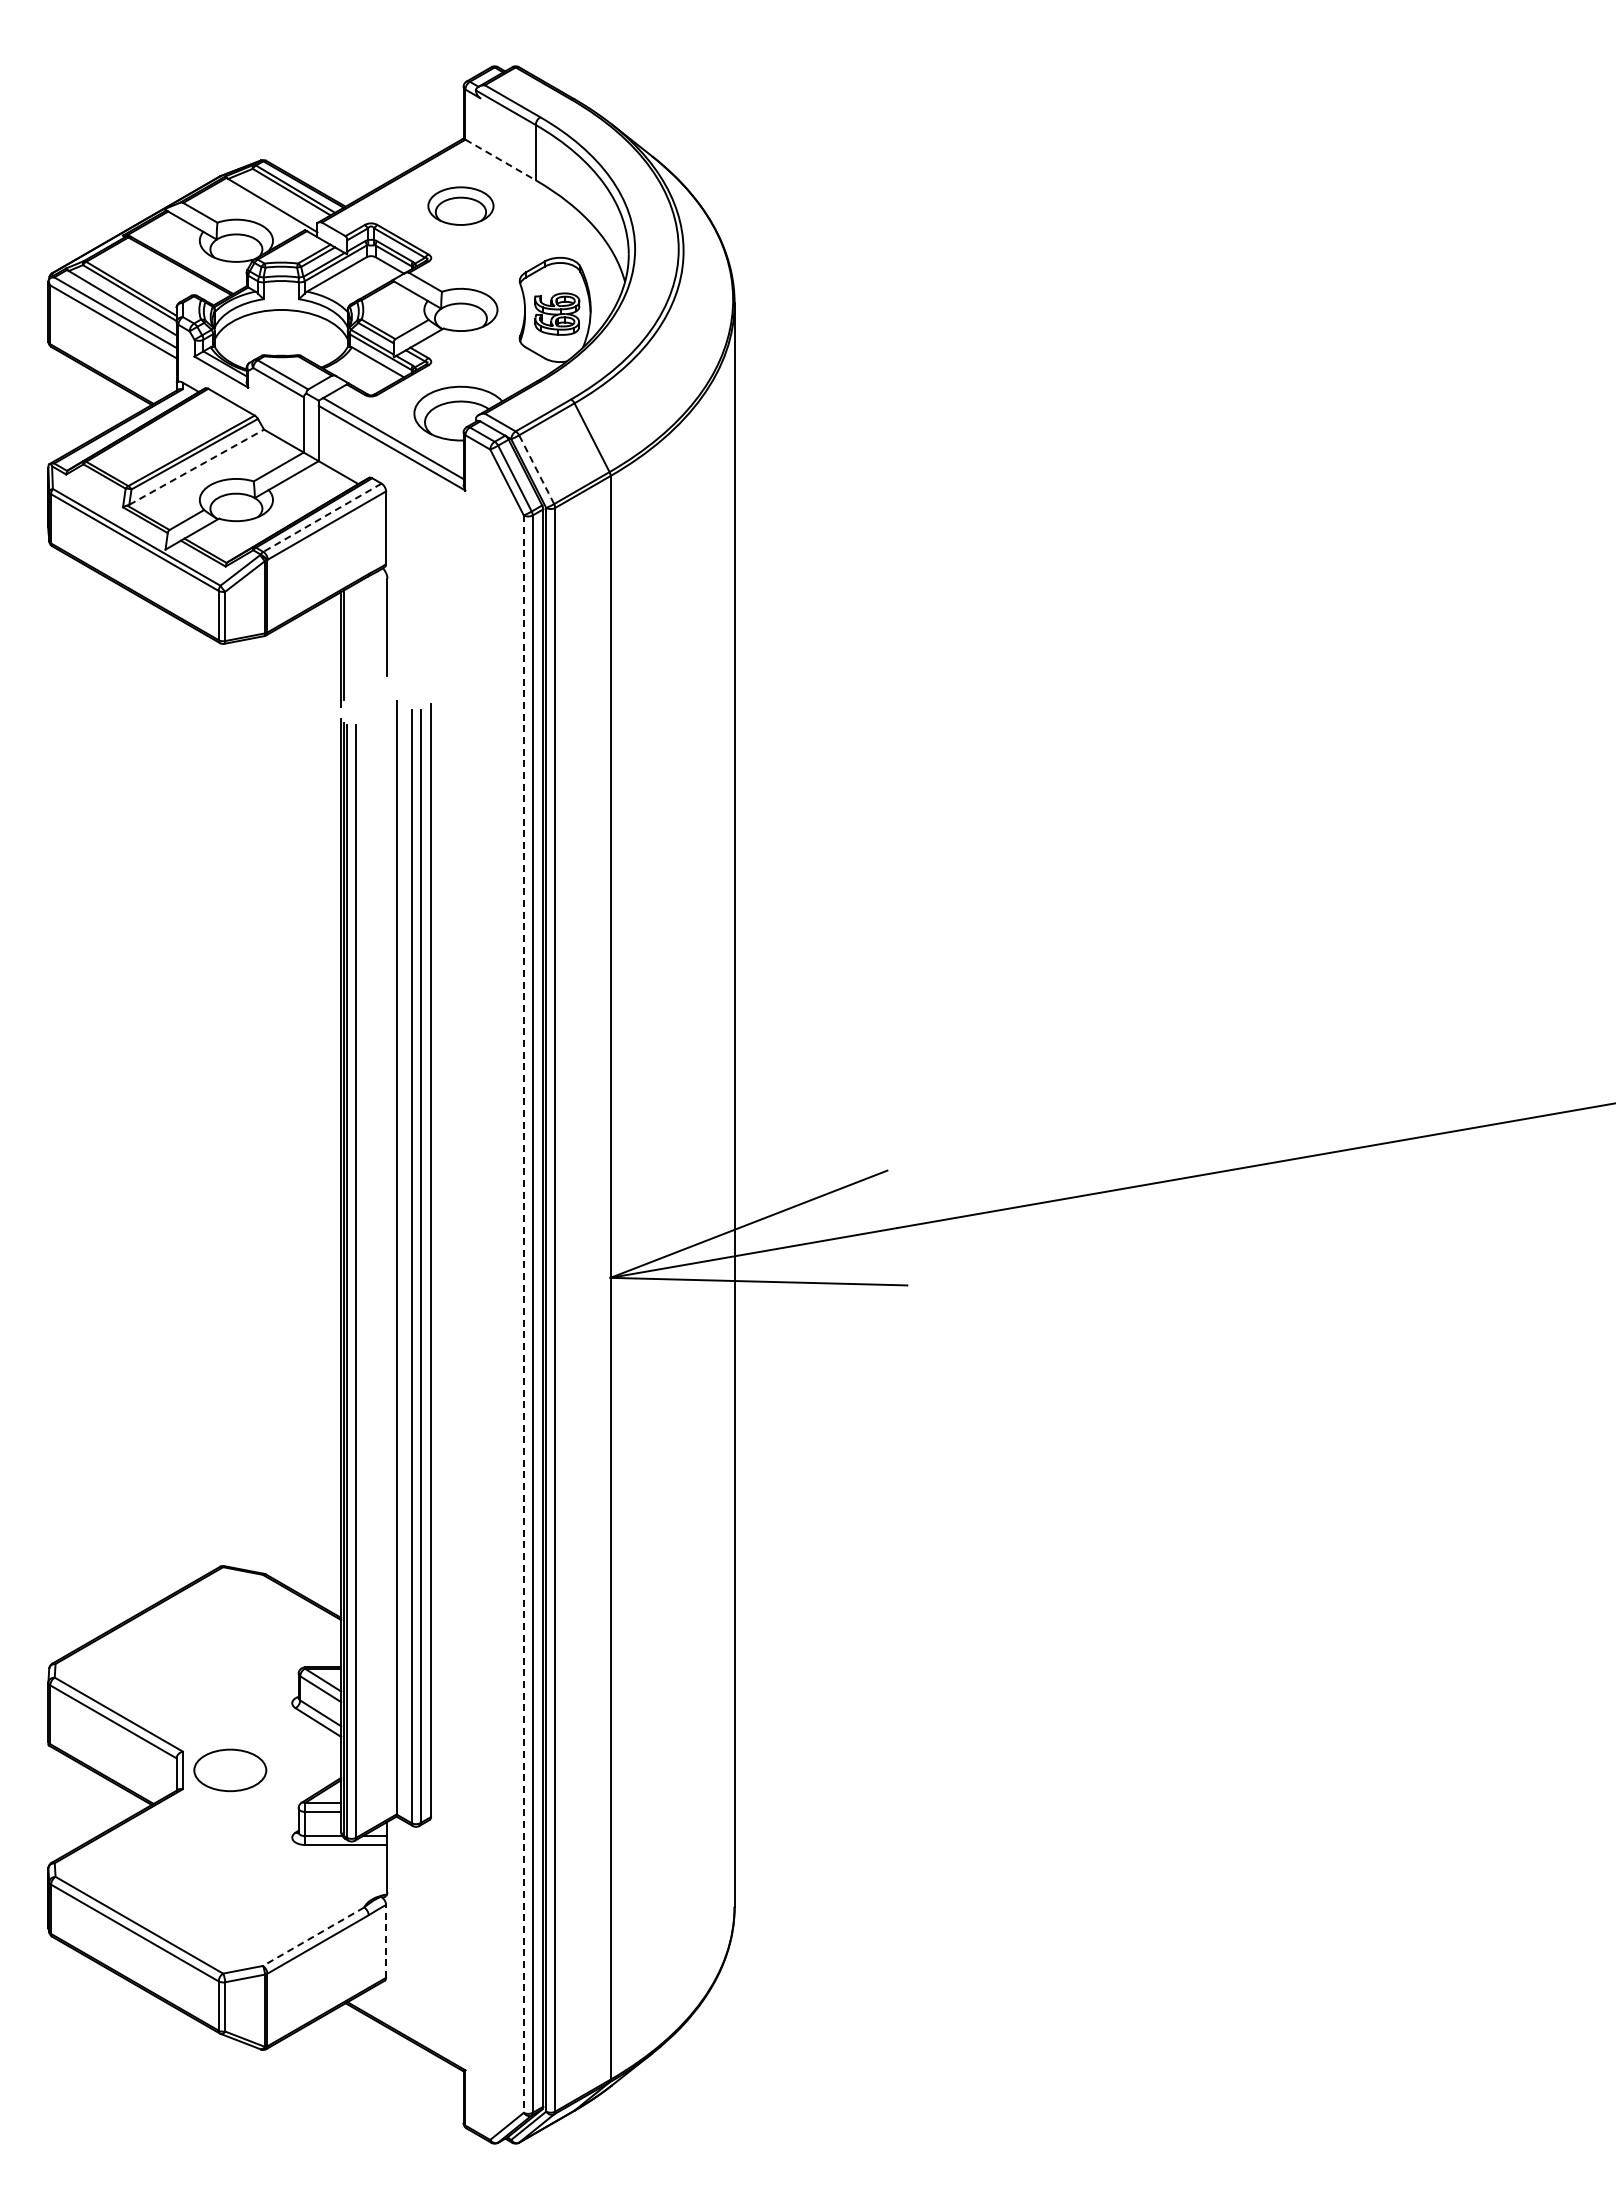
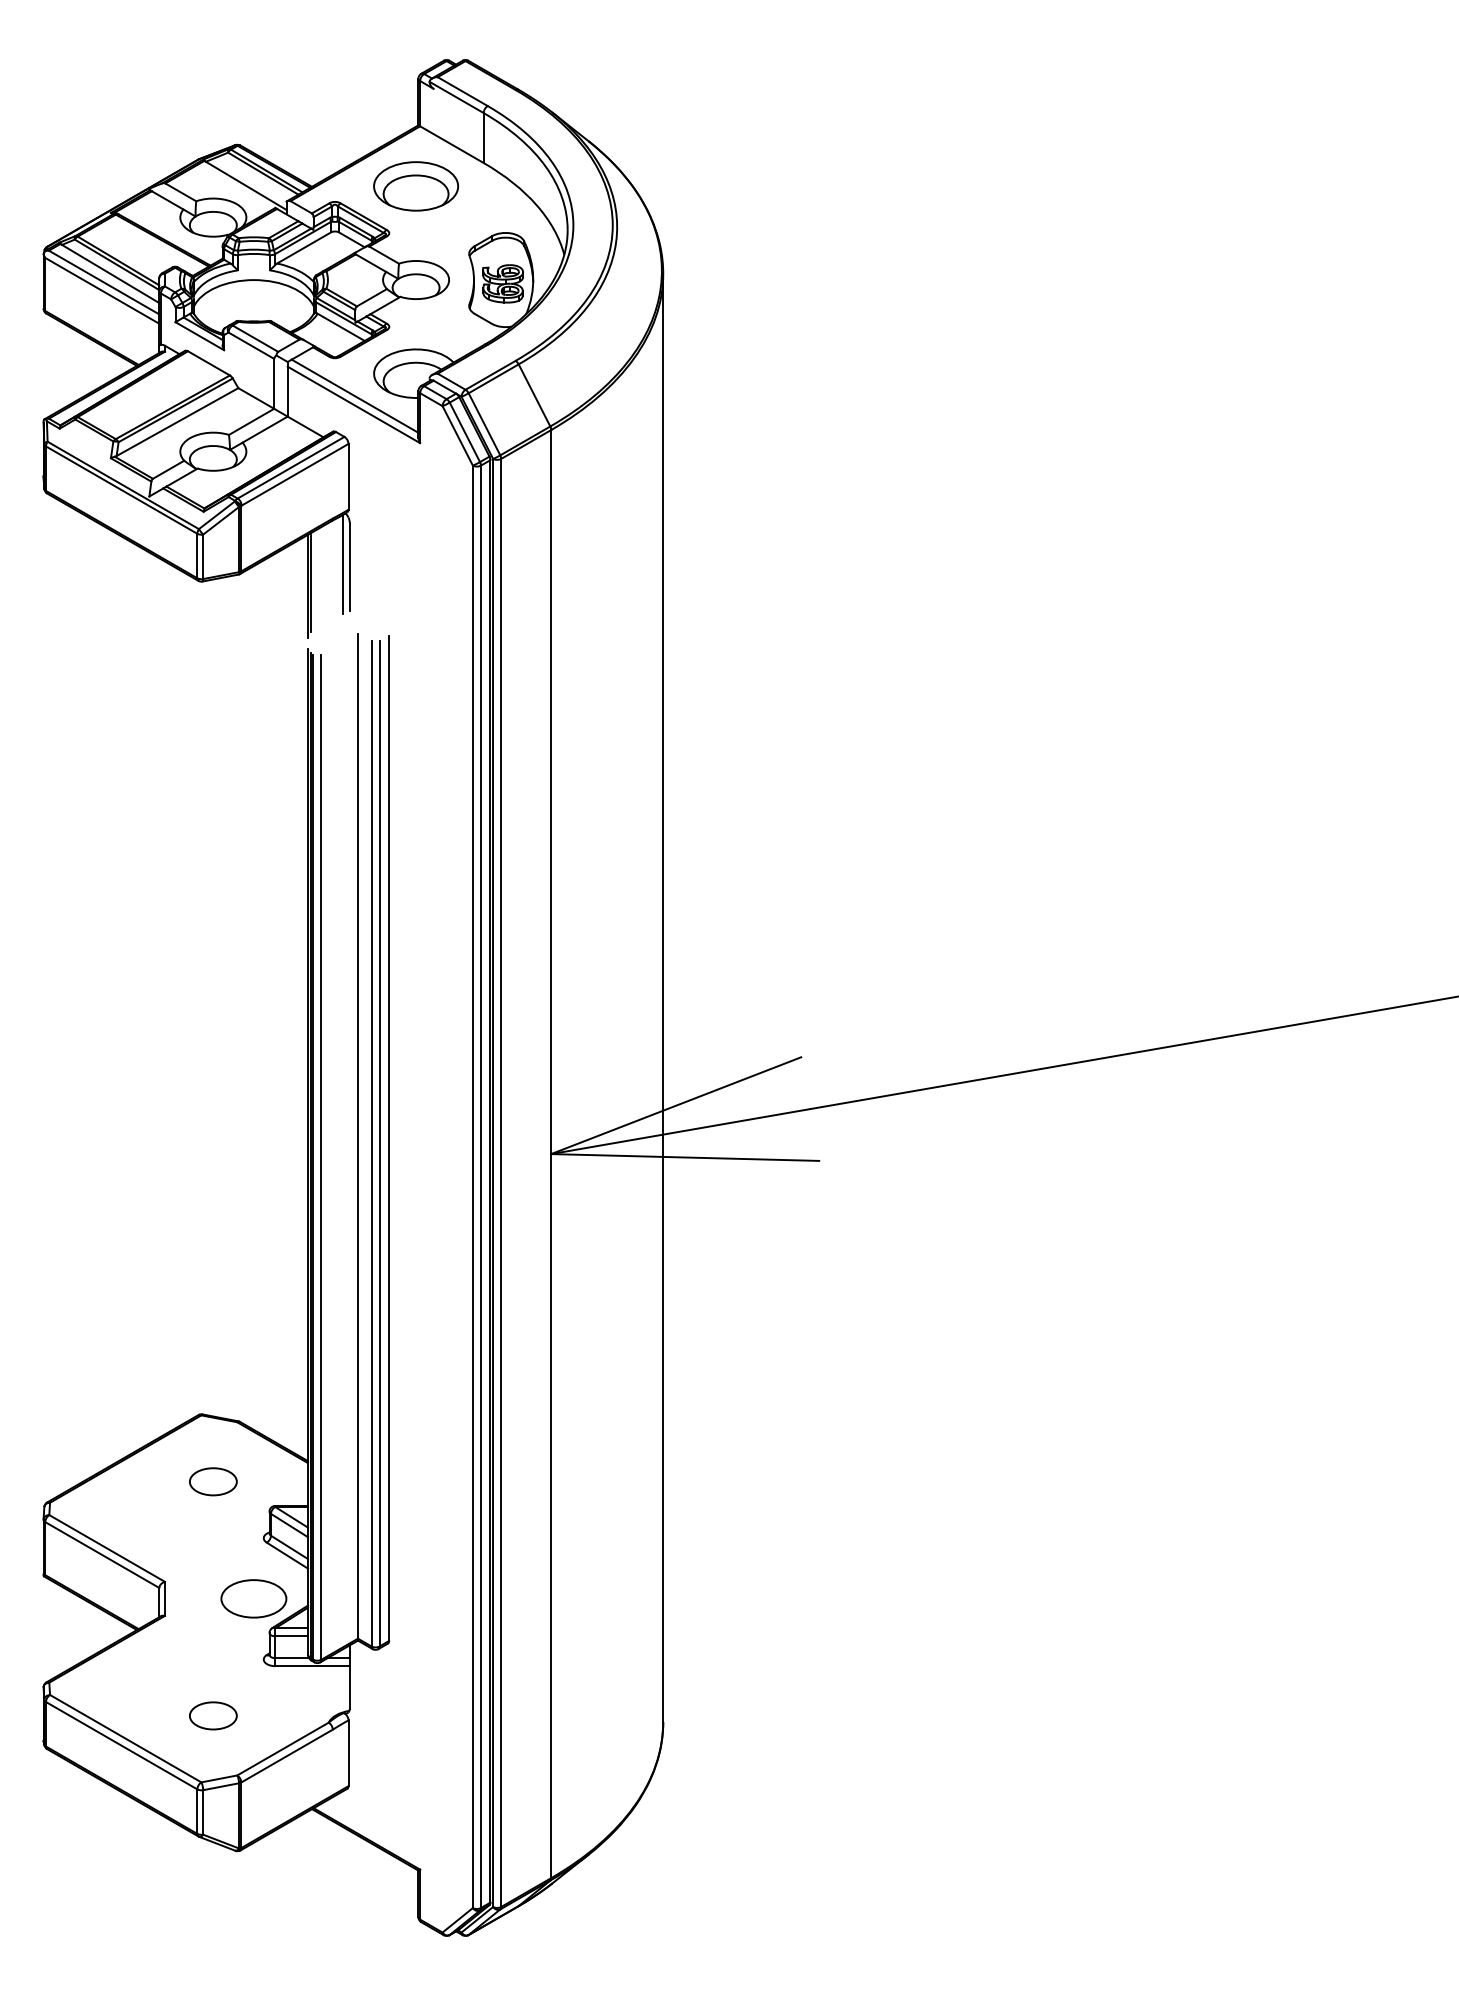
line: (500, 160) -> (451, 145), dashed -> solid
part: (460, 205) -> (415, 185), size x1.43
line: (197, 466) -> (178, 421), dashed -> solid
line: (536, 469) -> (484, 424), dashed -> solid
line: (322, 518) -> (291, 468), dashed -> solid
line: (379, 624) -> (342, 564), added
line: (523, 1314) -> (472, 1187), dashed -> solid
part: (236, 1640) -> (213, 1481), added
part: (230, 1770) -> (254, 1598), moved
part: (236, 1899) -> (213, 1715), added
line: (313, 1936) -> (282, 1748), dashed -> solid
line: (386, 1940) -> (348, 1752), dashed -> solid

